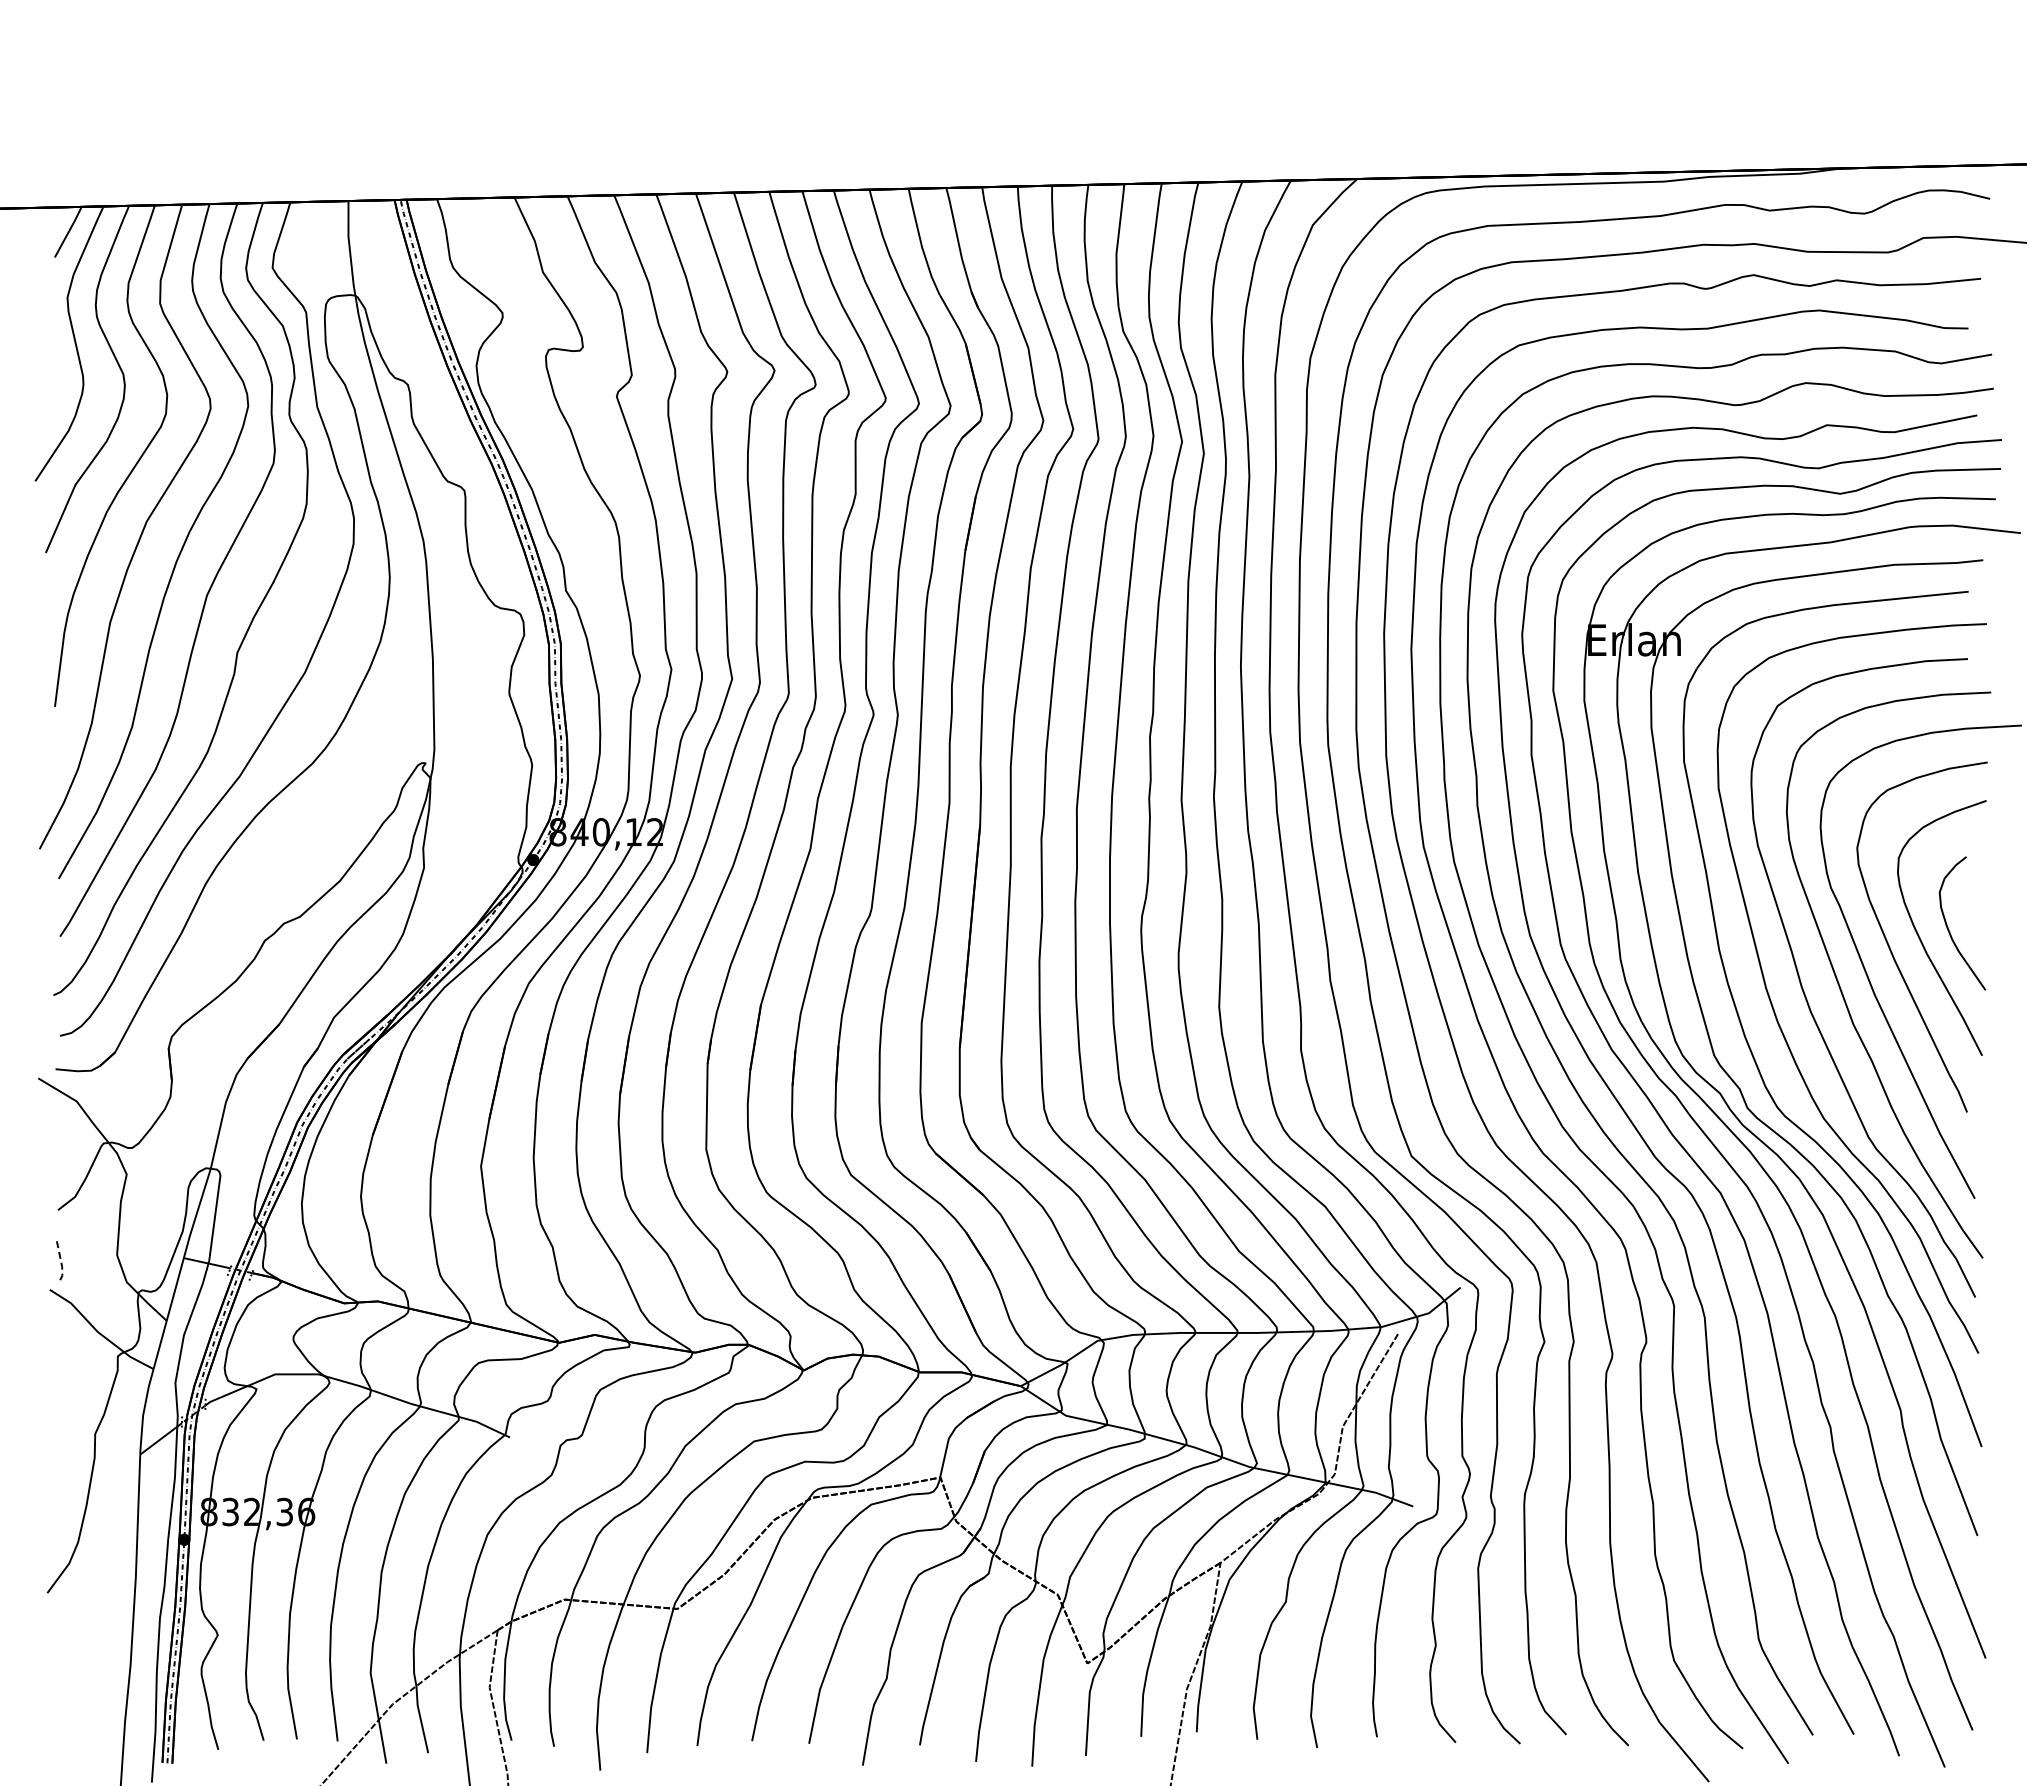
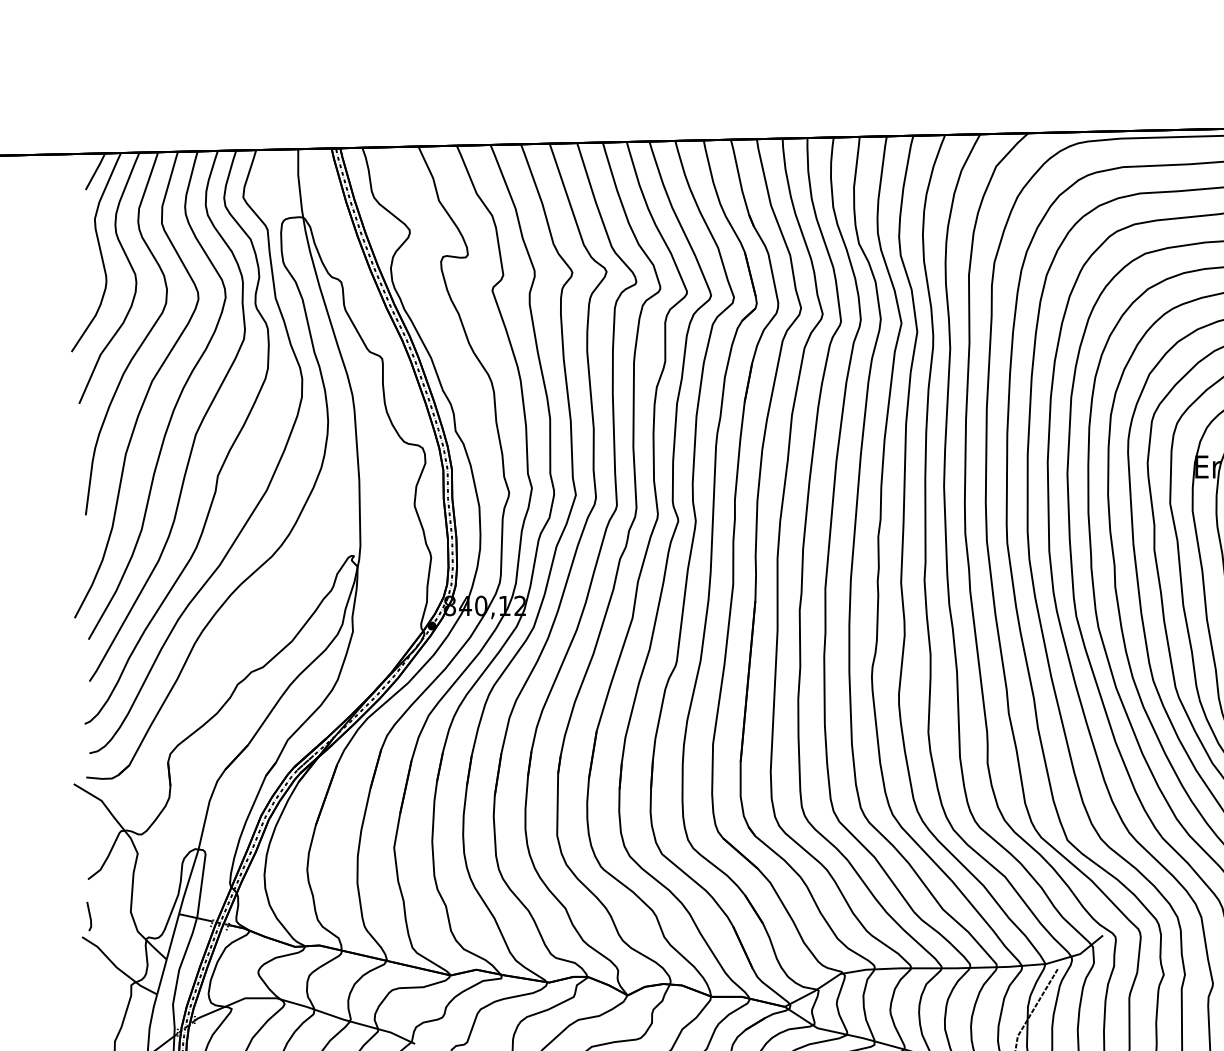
line: (61, 1263) -> (90, 918), dashed -> solid

